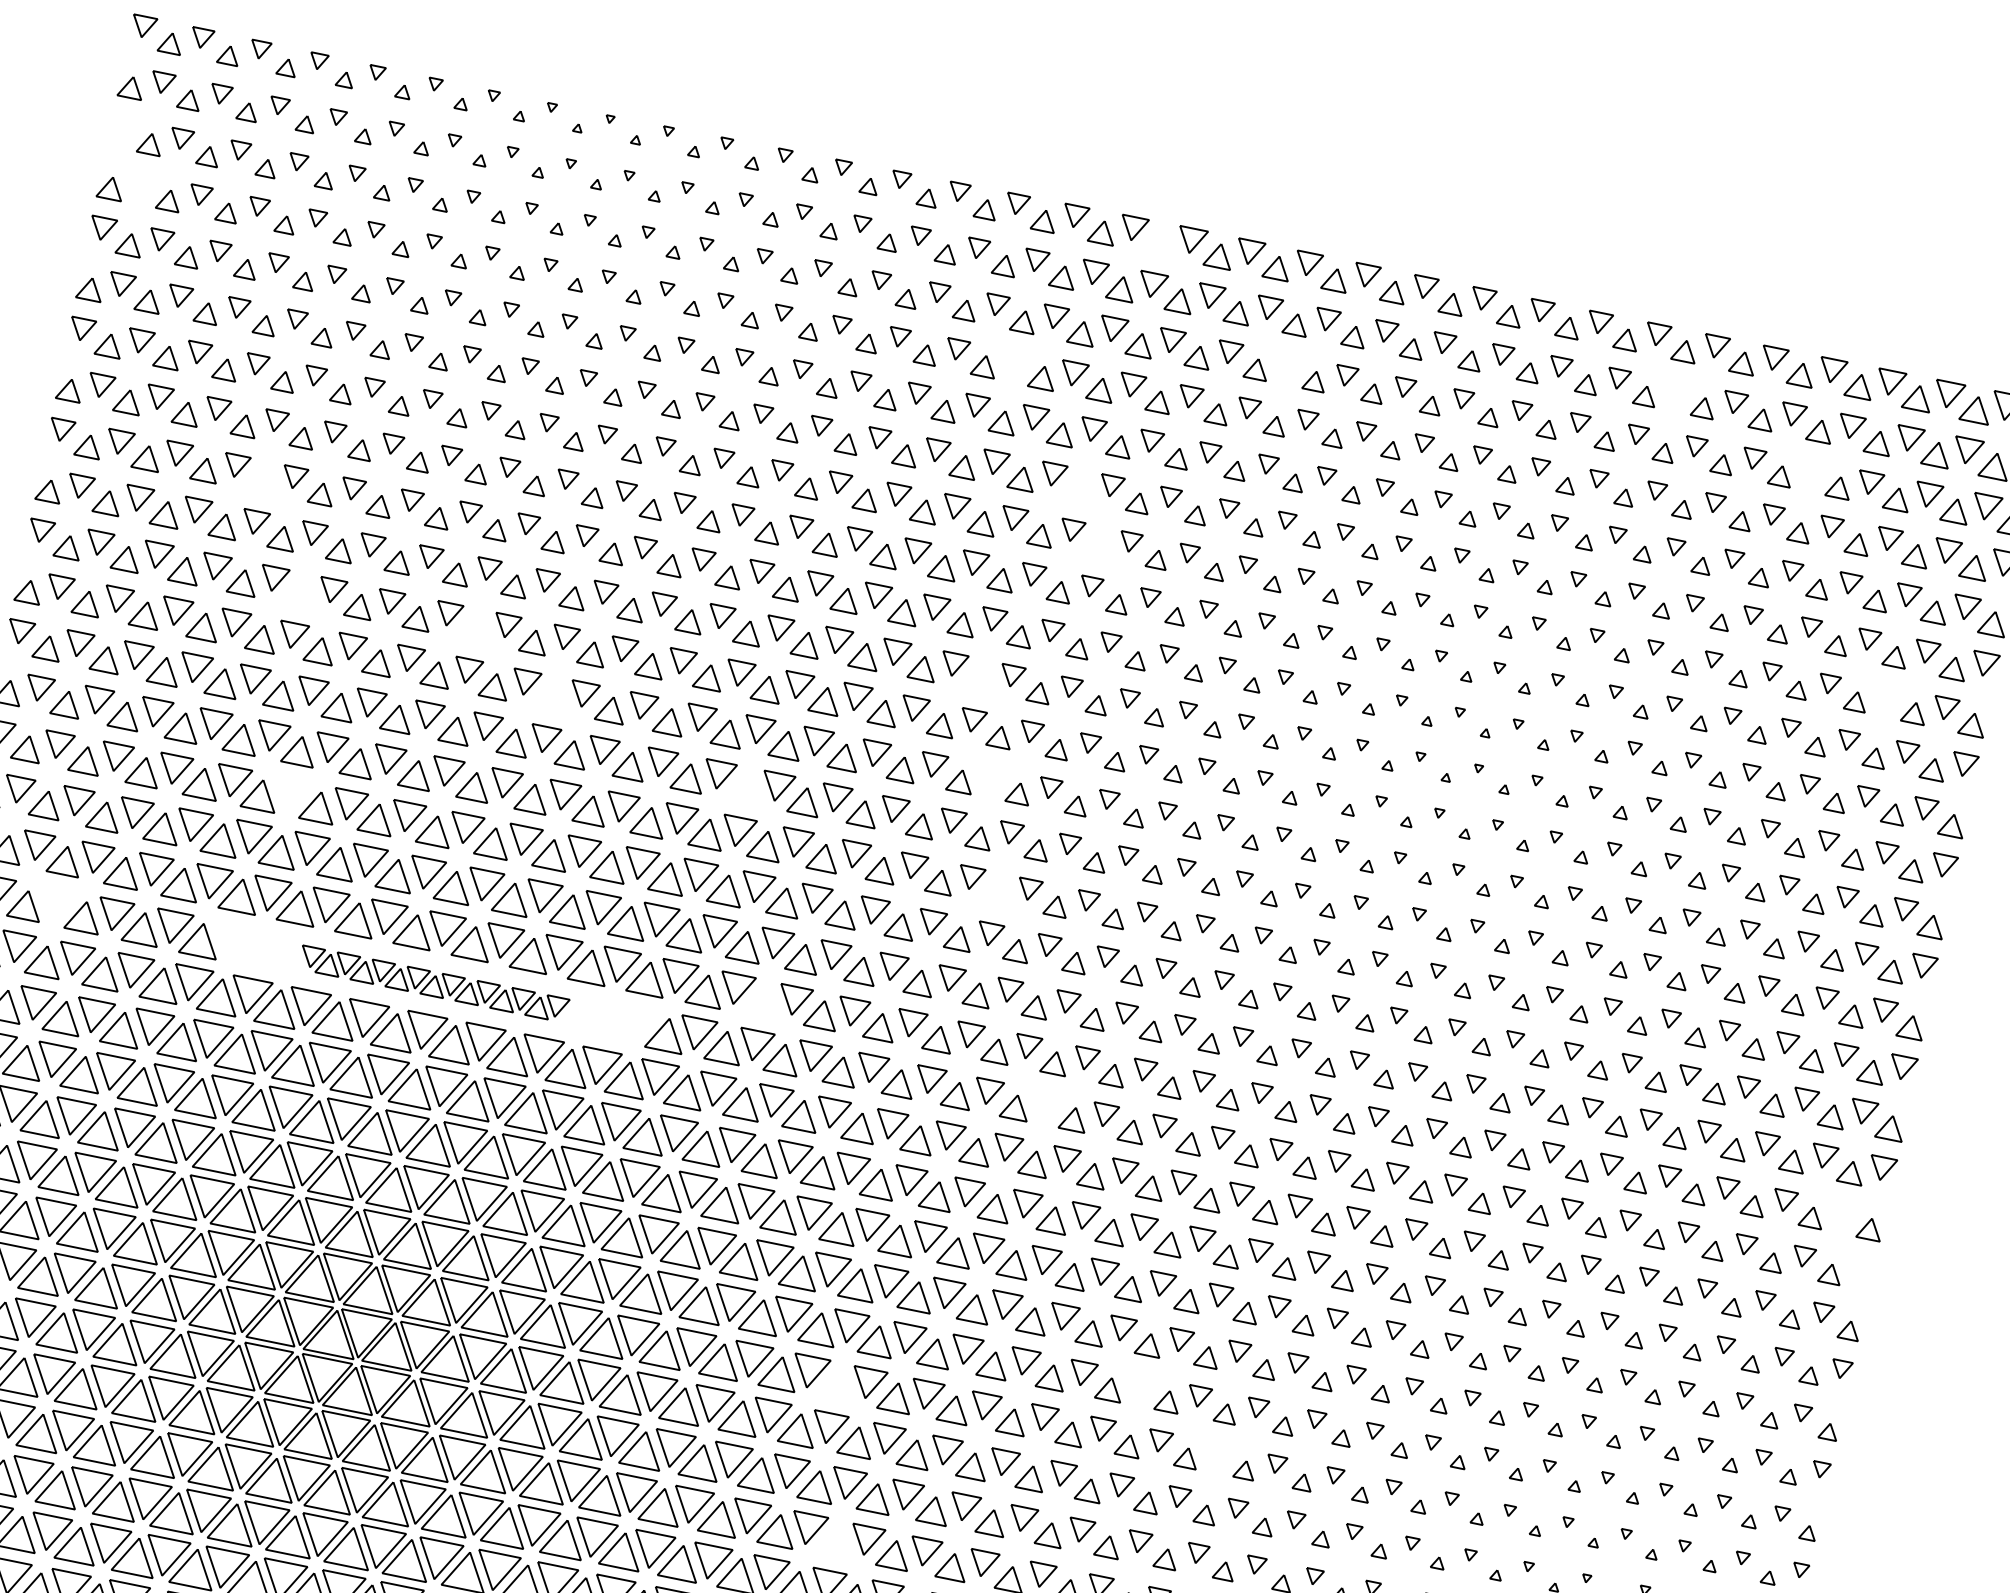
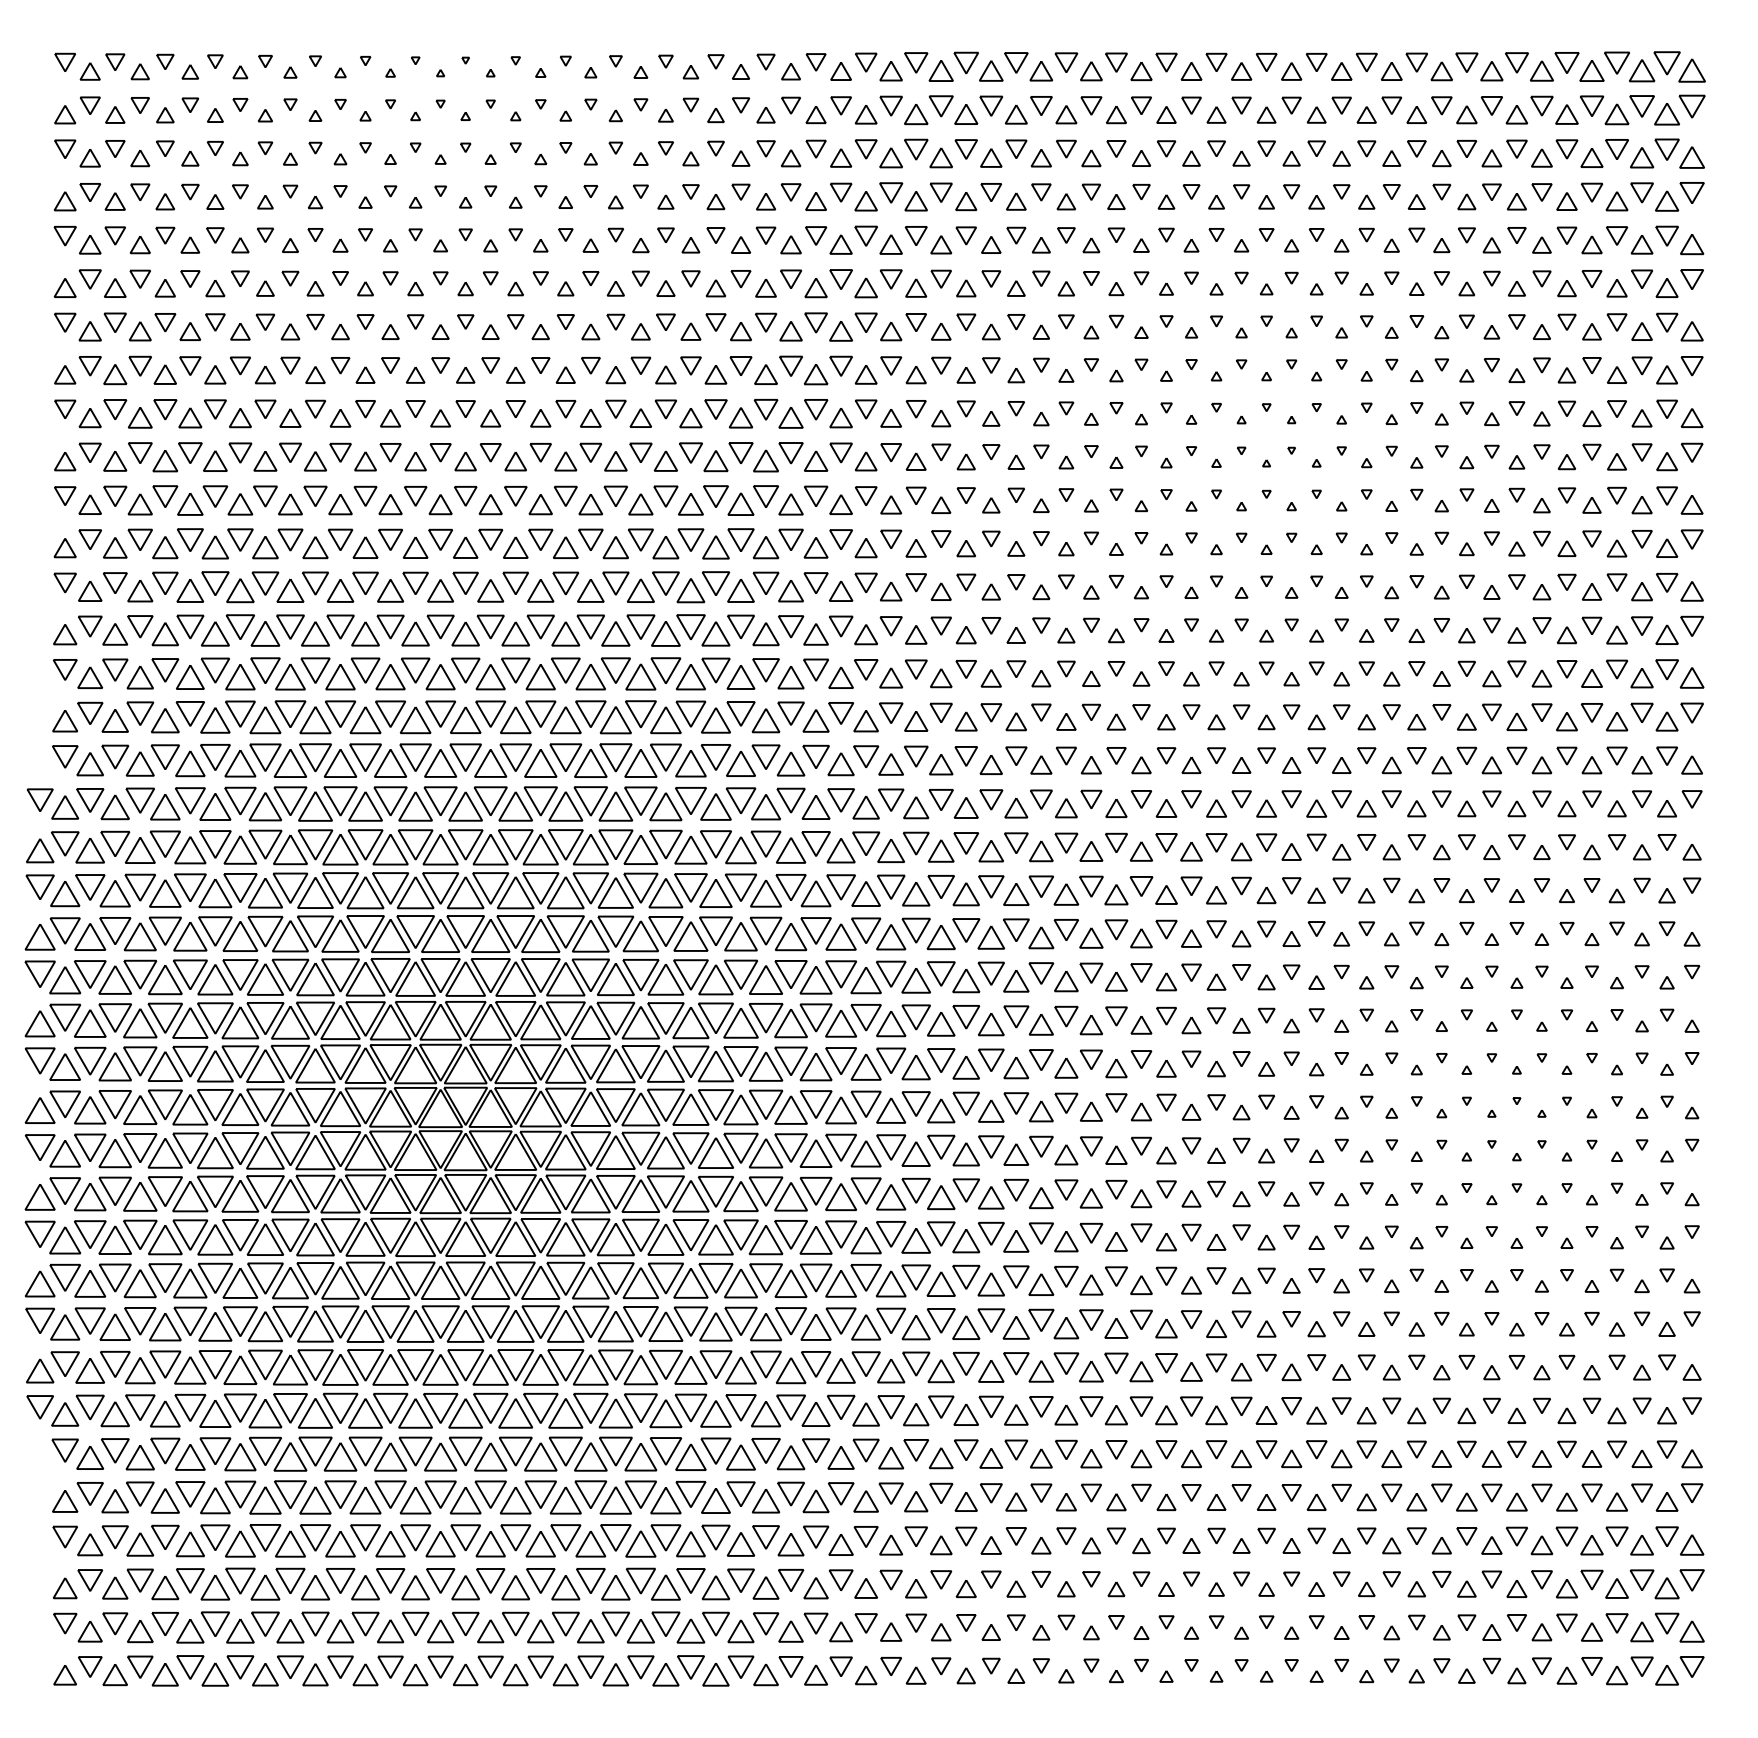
part: (123, 126) -> (65, 148), added
part: (142, 184) -> (90, 192), added
part: (1160, 243) -> (940, 70), added
part: (1015, 361) -> (841, 192), added
part: (1288, 363) -> (1066, 148), added
part: (1676, 390) -> (1391, 105), added
part: (1811, 470) -> (1516, 148), added
part: (263, 482) -> (240, 418), added
part: (1080, 490) -> (916, 287), added
part: (1099, 547) -> (941, 331), added
part: (301, 594) -> (290, 504), added
part: (475, 629) -> (440, 504), added
part: (981, 680) -> (866, 461), added
part: (1886, 696) -> (1616, 322), added
part: (552, 697) -> (515, 547), added
part: (992, 776) -> (891, 538), added
part: (746, 789) -> (690, 590), added
part: (290, 793) -> (315, 670), added
part: (998, 893) -> (916, 634), added
part: (55, 902) -> (139, 800), added
part: (434, 983) -> (465, 803), size x1.67
part: (763, 1002) -> (740, 763), added
part: (1046, 1103) -> (991, 799), added
part: (1842, 1211) -> (1666, 755), added
part: (1861, 1269) -> (1691, 799), added
part: (836, 1385) -> (865, 1067), added
part: (1140, 1385) -> (1116, 1016), added
part: (1218, 1452) -> (1191, 1058), added
part: (836, 1542) -> (891, 1197), added

